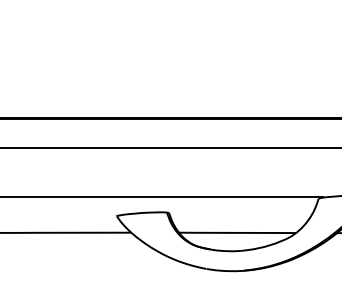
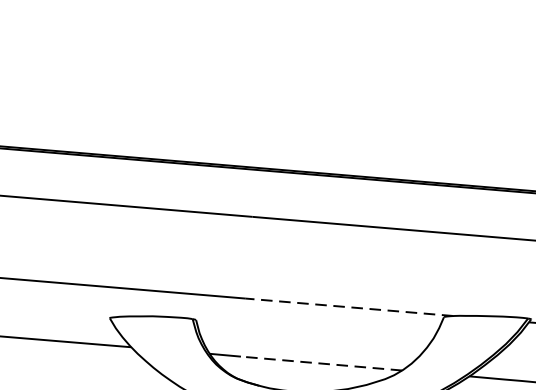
line: (260, 197) -> (348, 307), solid -> dashed
line: (246, 232) -> (320, 362), solid -> dashed

